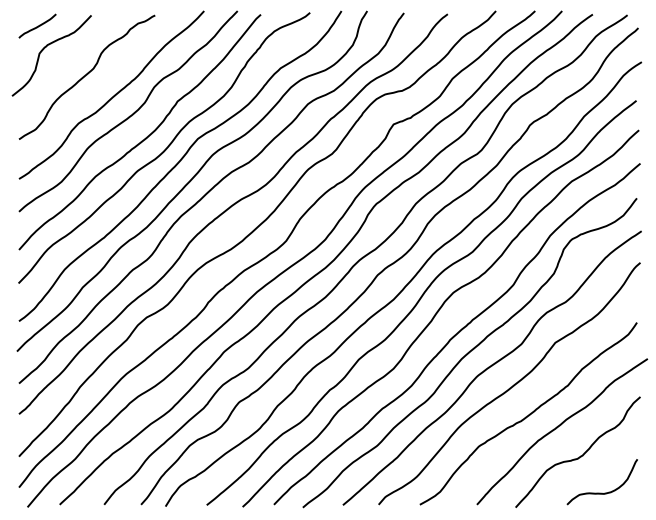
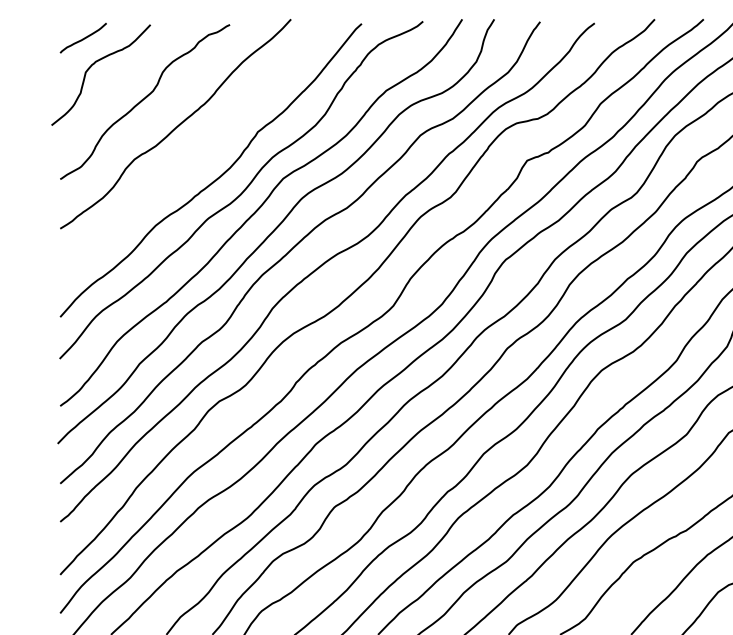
curve: (129, 115) -> (197, 149), removed

